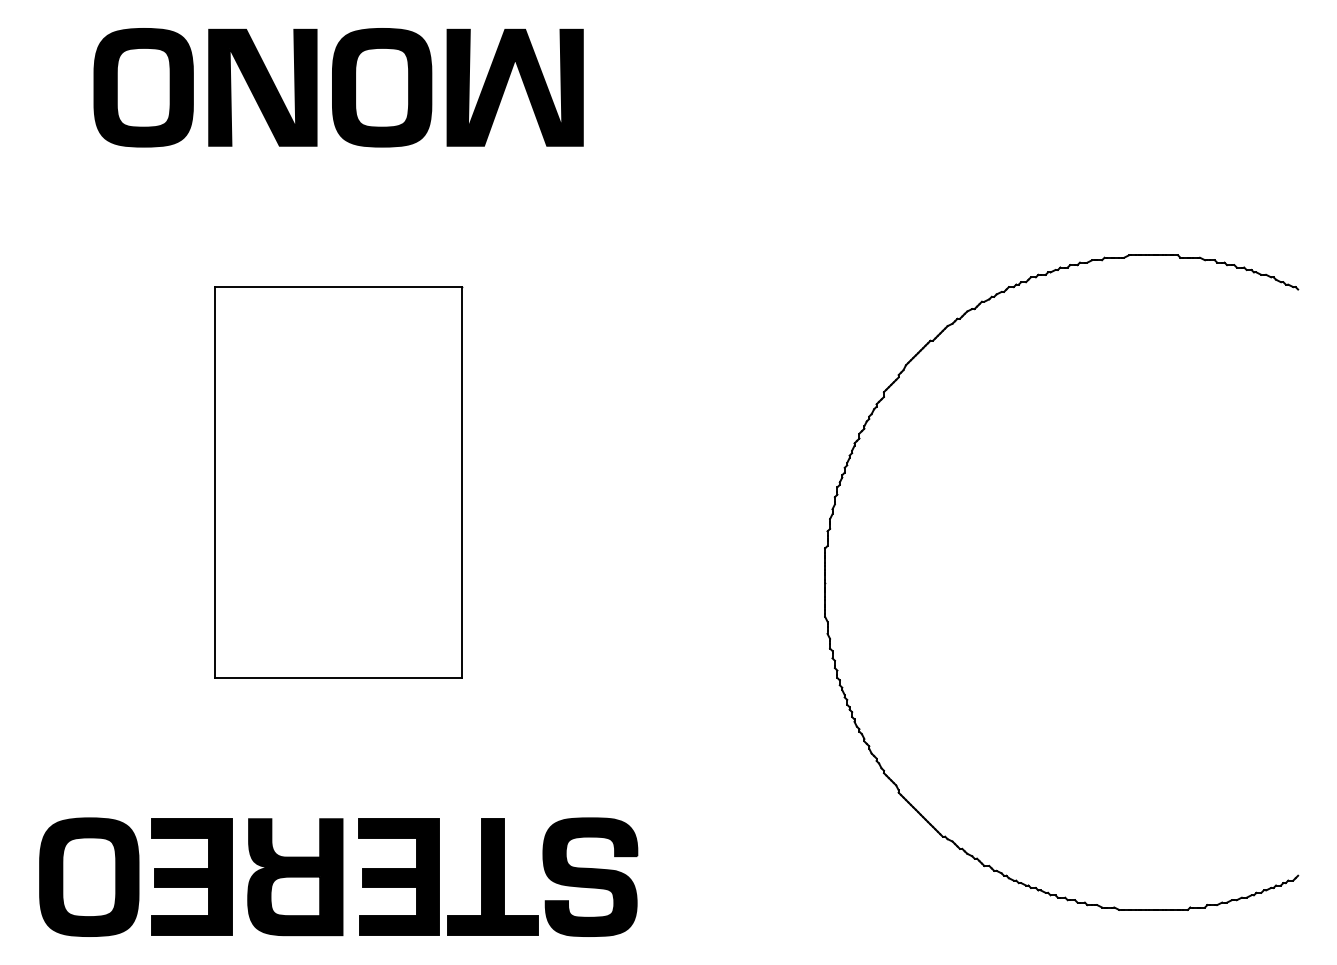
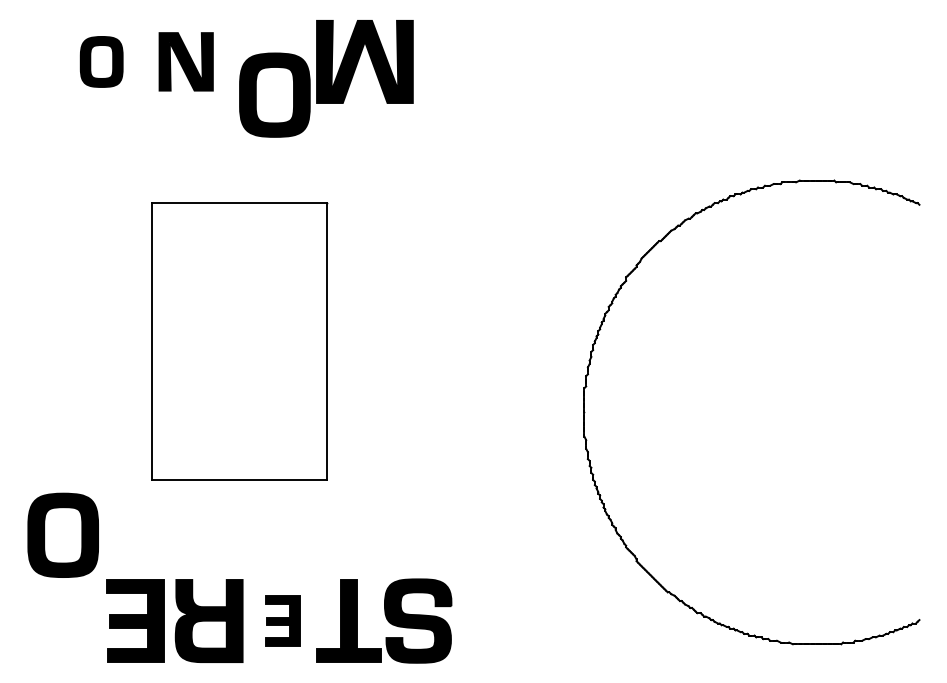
part: (143, 87) -> (101, 61), size x0.6
part: (262, 87) -> (185, 61), size x0.7
part: (382, 87) -> (275, 95), moved
part: (89, 876) -> (63, 534), moved
part: (398, 876) -> (282, 620), size x0.6

